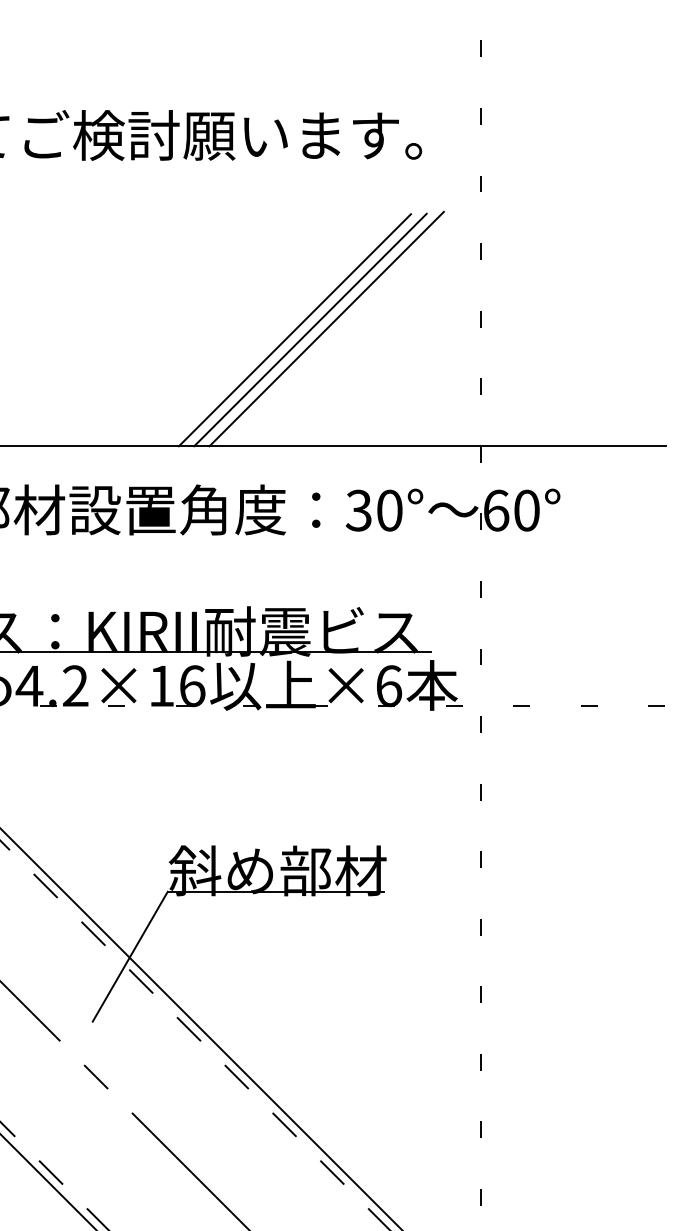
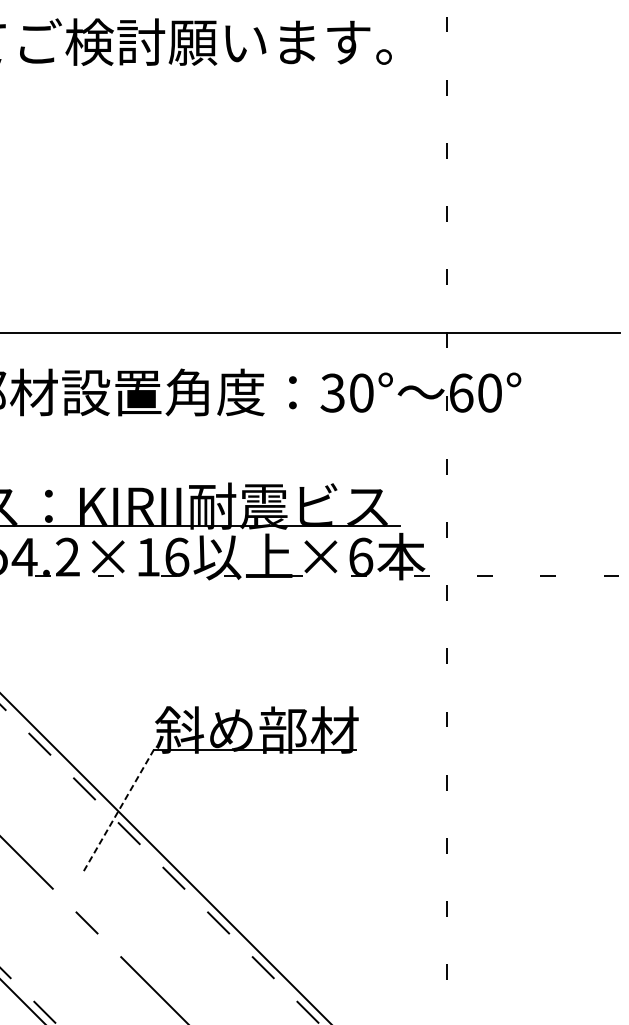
line: (326, 328) -> (302, 222), removed
line: (310, 329) -> (287, 223), removed
line: (294, 330) -> (272, 224), removed
line: (130, 956) -> (119, 810), solid -> dashed

